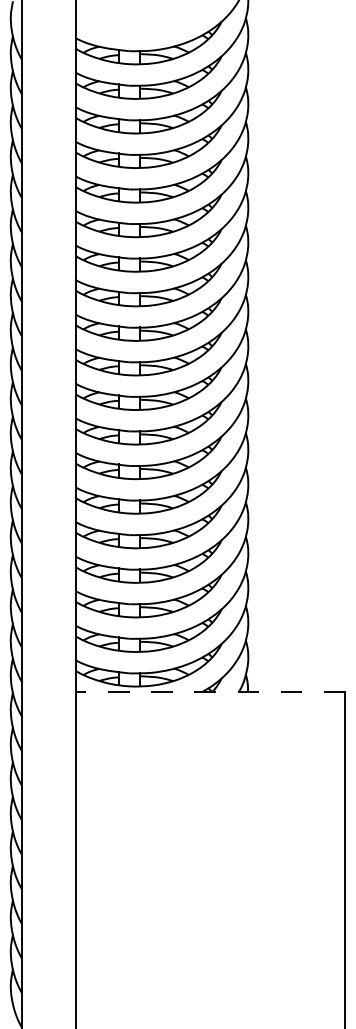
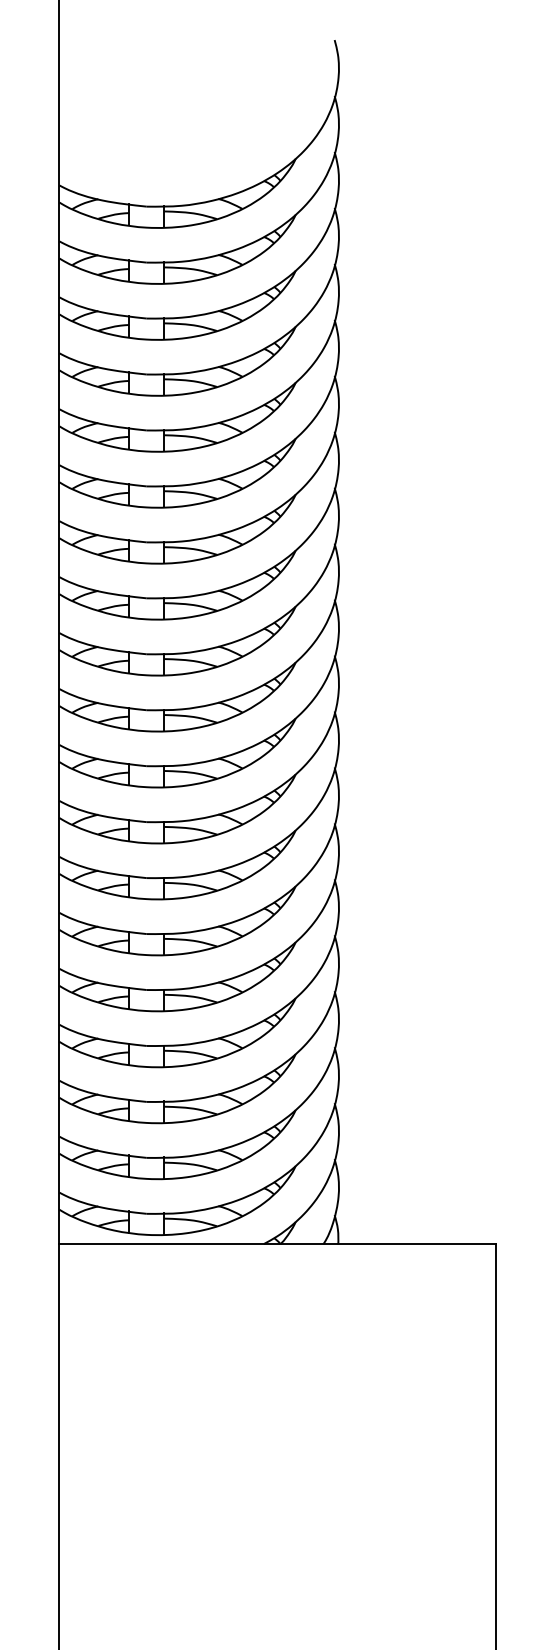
line: (210, 692) -> (277, 1244), dashed -> solid

